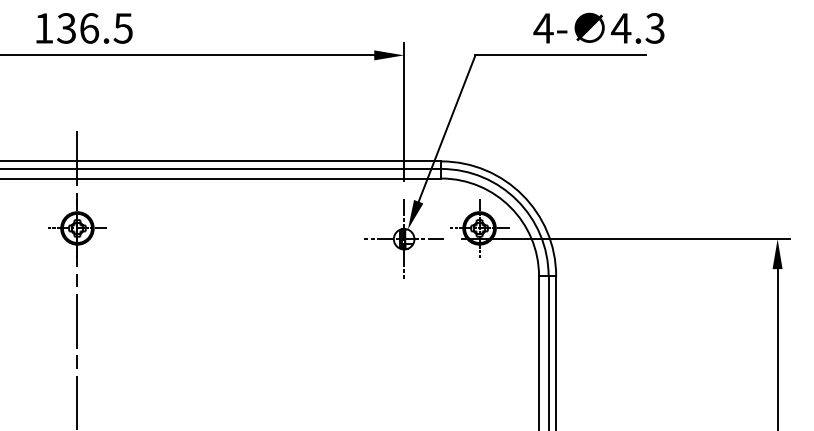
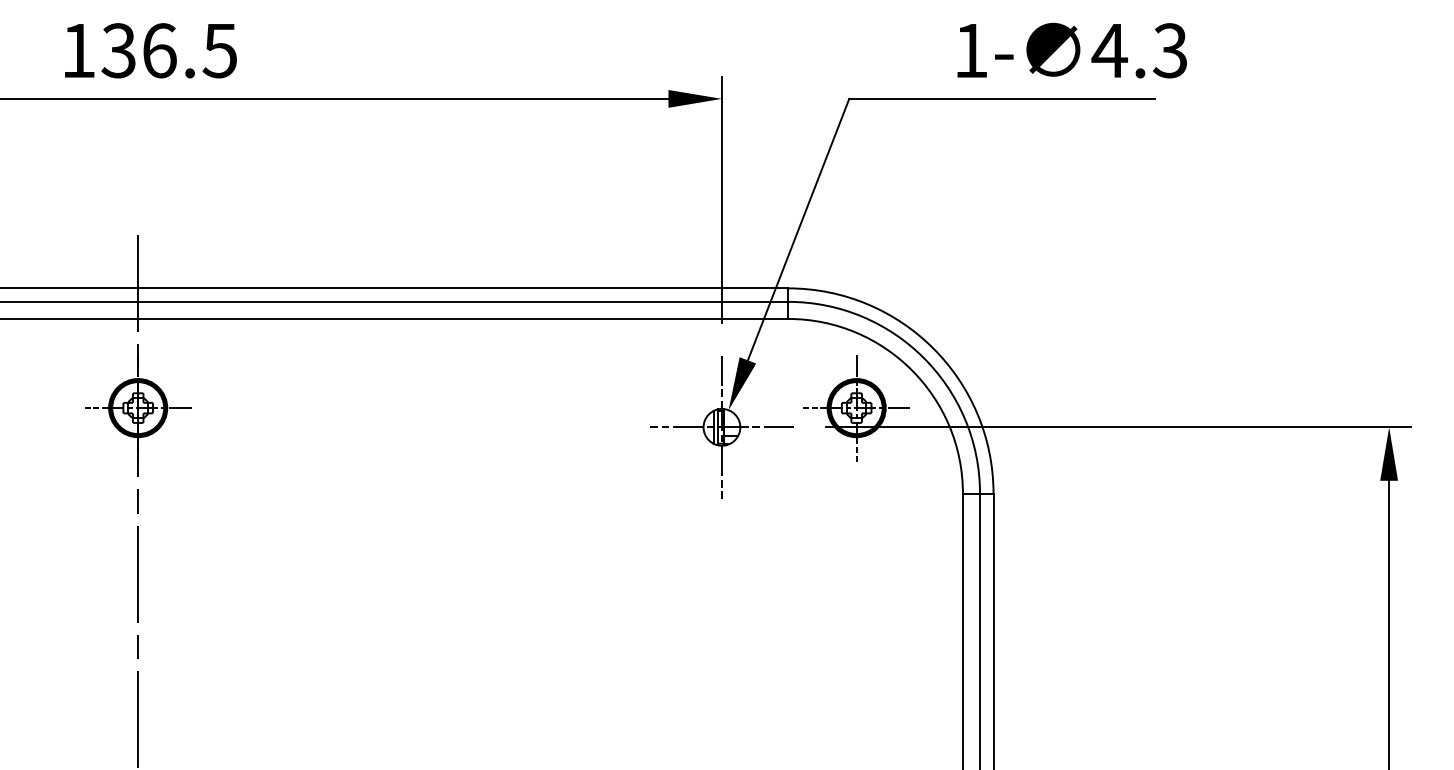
text: (543, 28) -> (970, 50), 4- -> 1-

